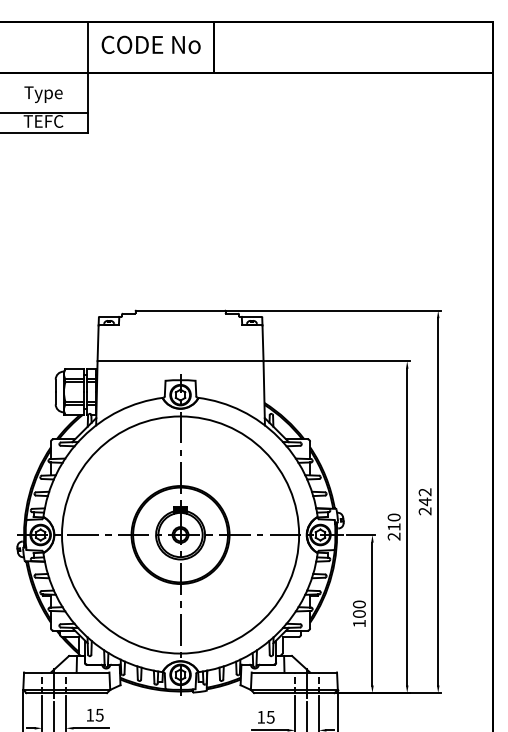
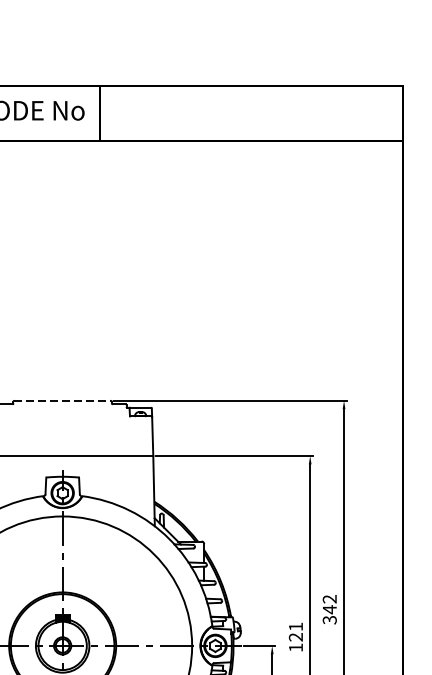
line: (181, 310) -> (63, 400), solid -> dashed
text: (425, 511) -> (330, 620), 242 -> 342
text: (393, 526) -> (295, 636), 210 -> 121

